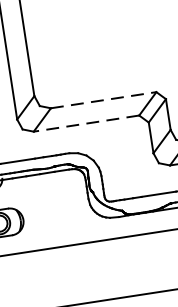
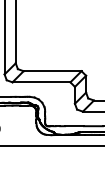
line: (103, 100) -> (52, 71), dashed -> solid
line: (86, 123) -> (41, 82), dashed -> solid

